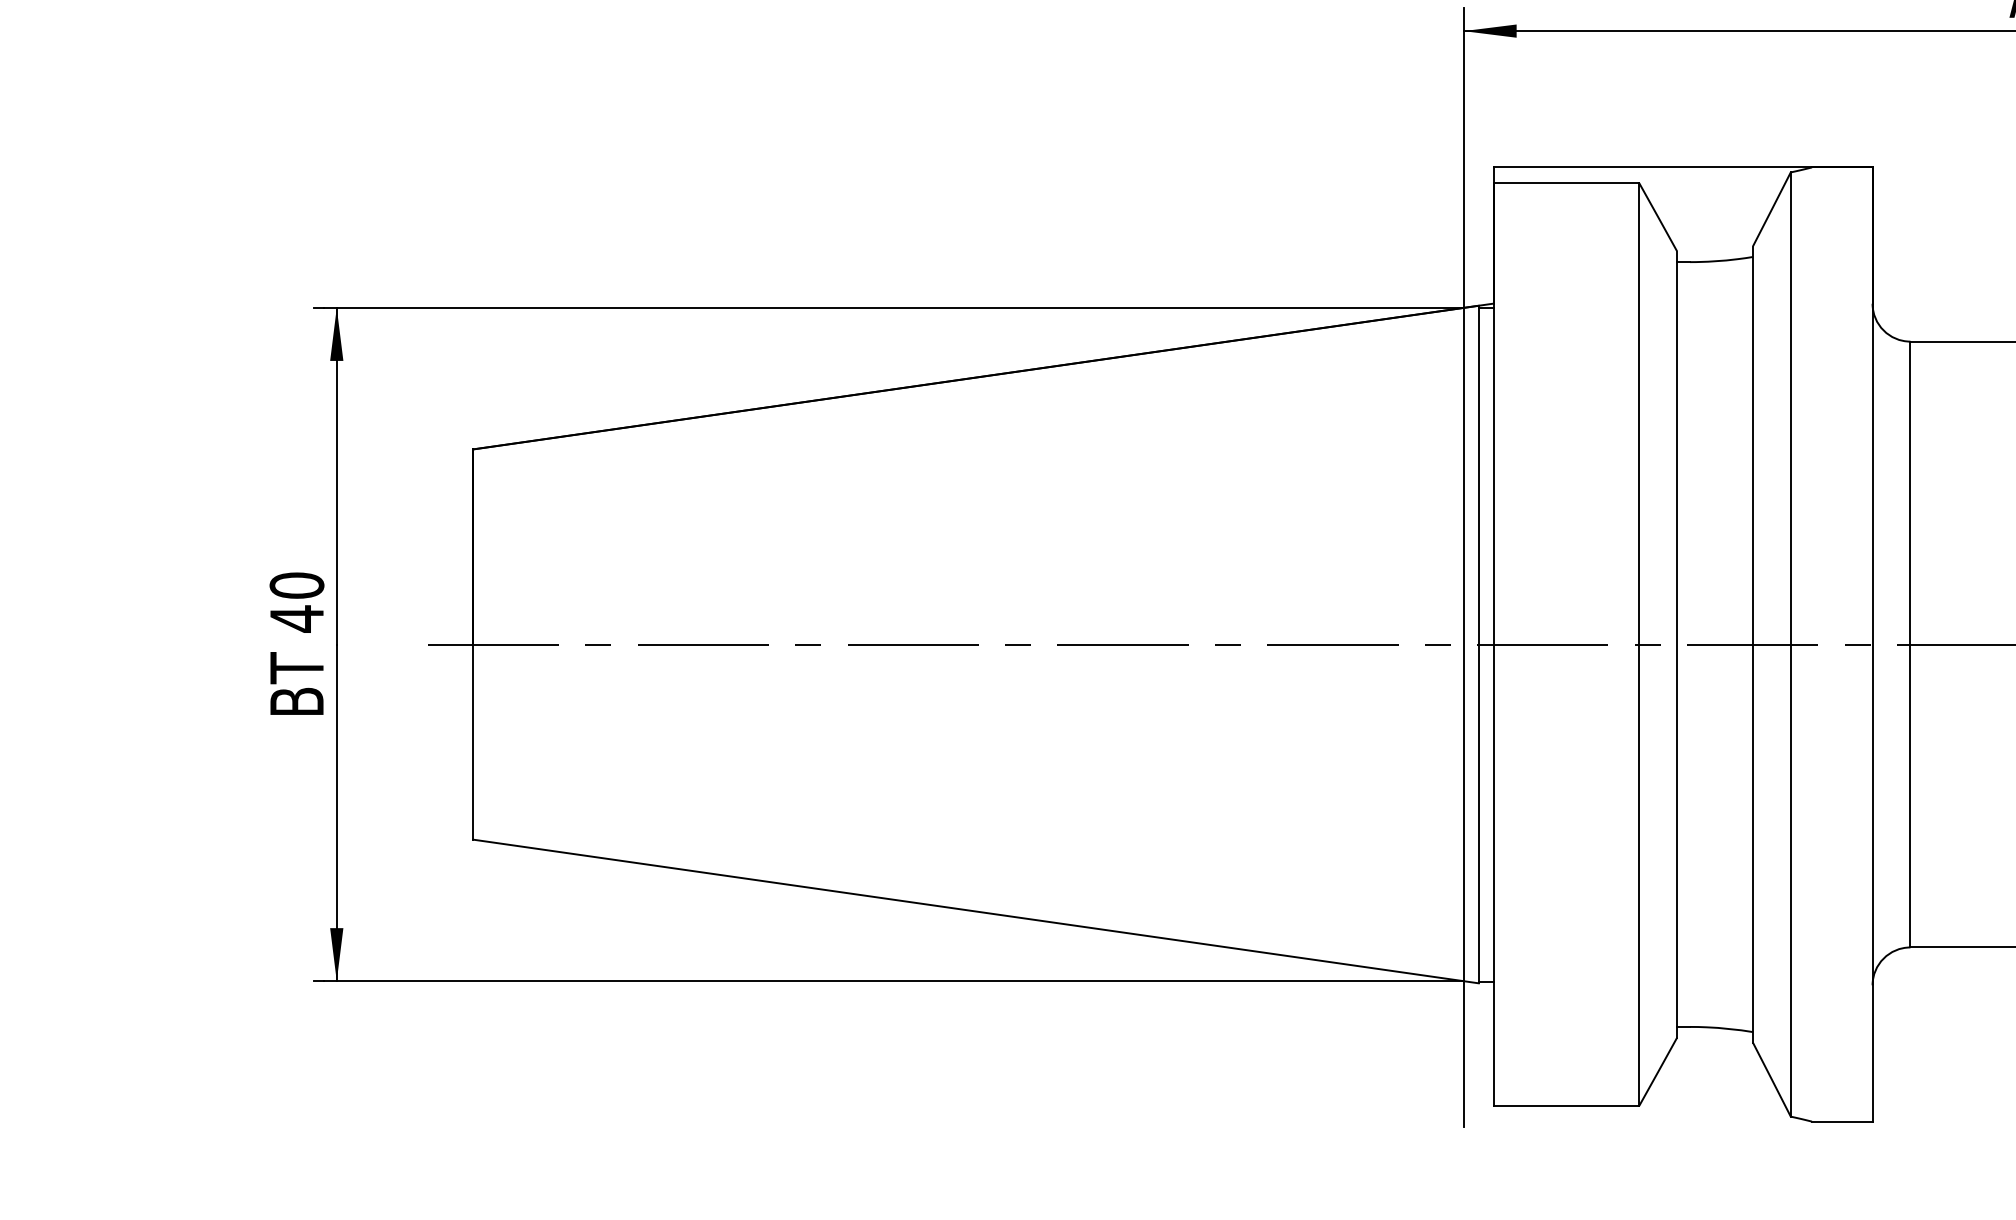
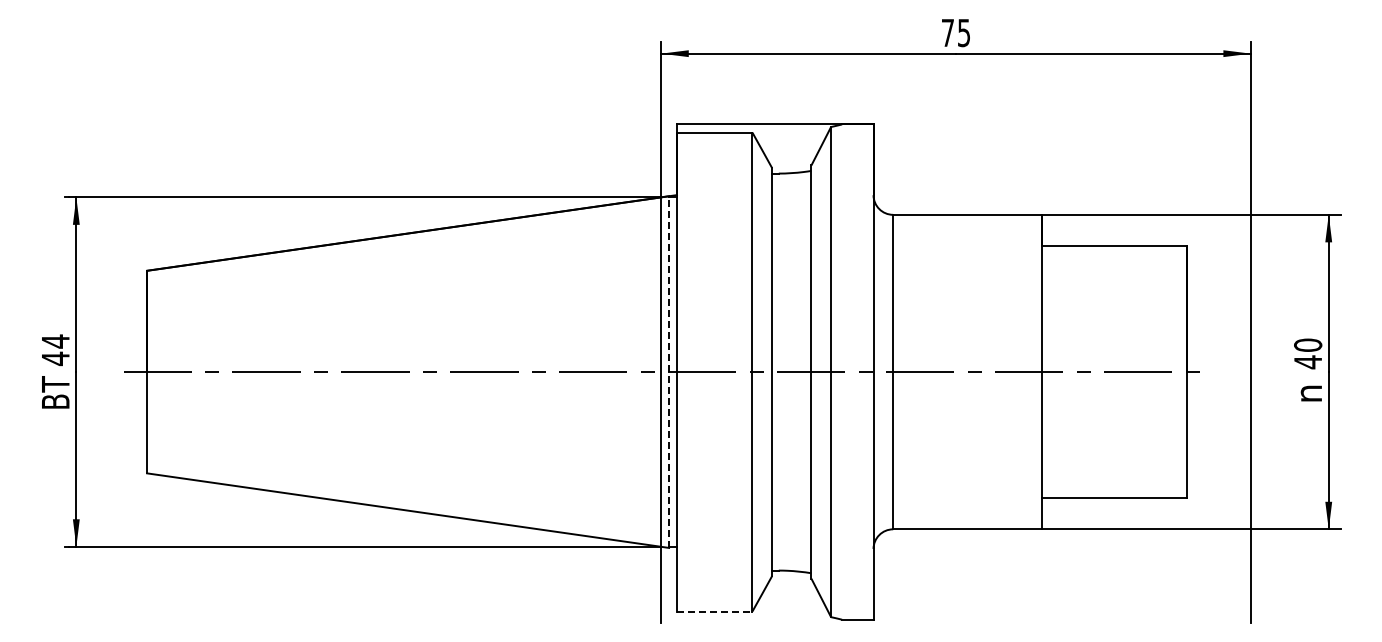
text: (296, 585) -> (55, 341), 40 -> 44
line: (1479, 645) -> (669, 372), solid -> dashed
line: (1566, 1105) -> (714, 611), solid -> dashed

